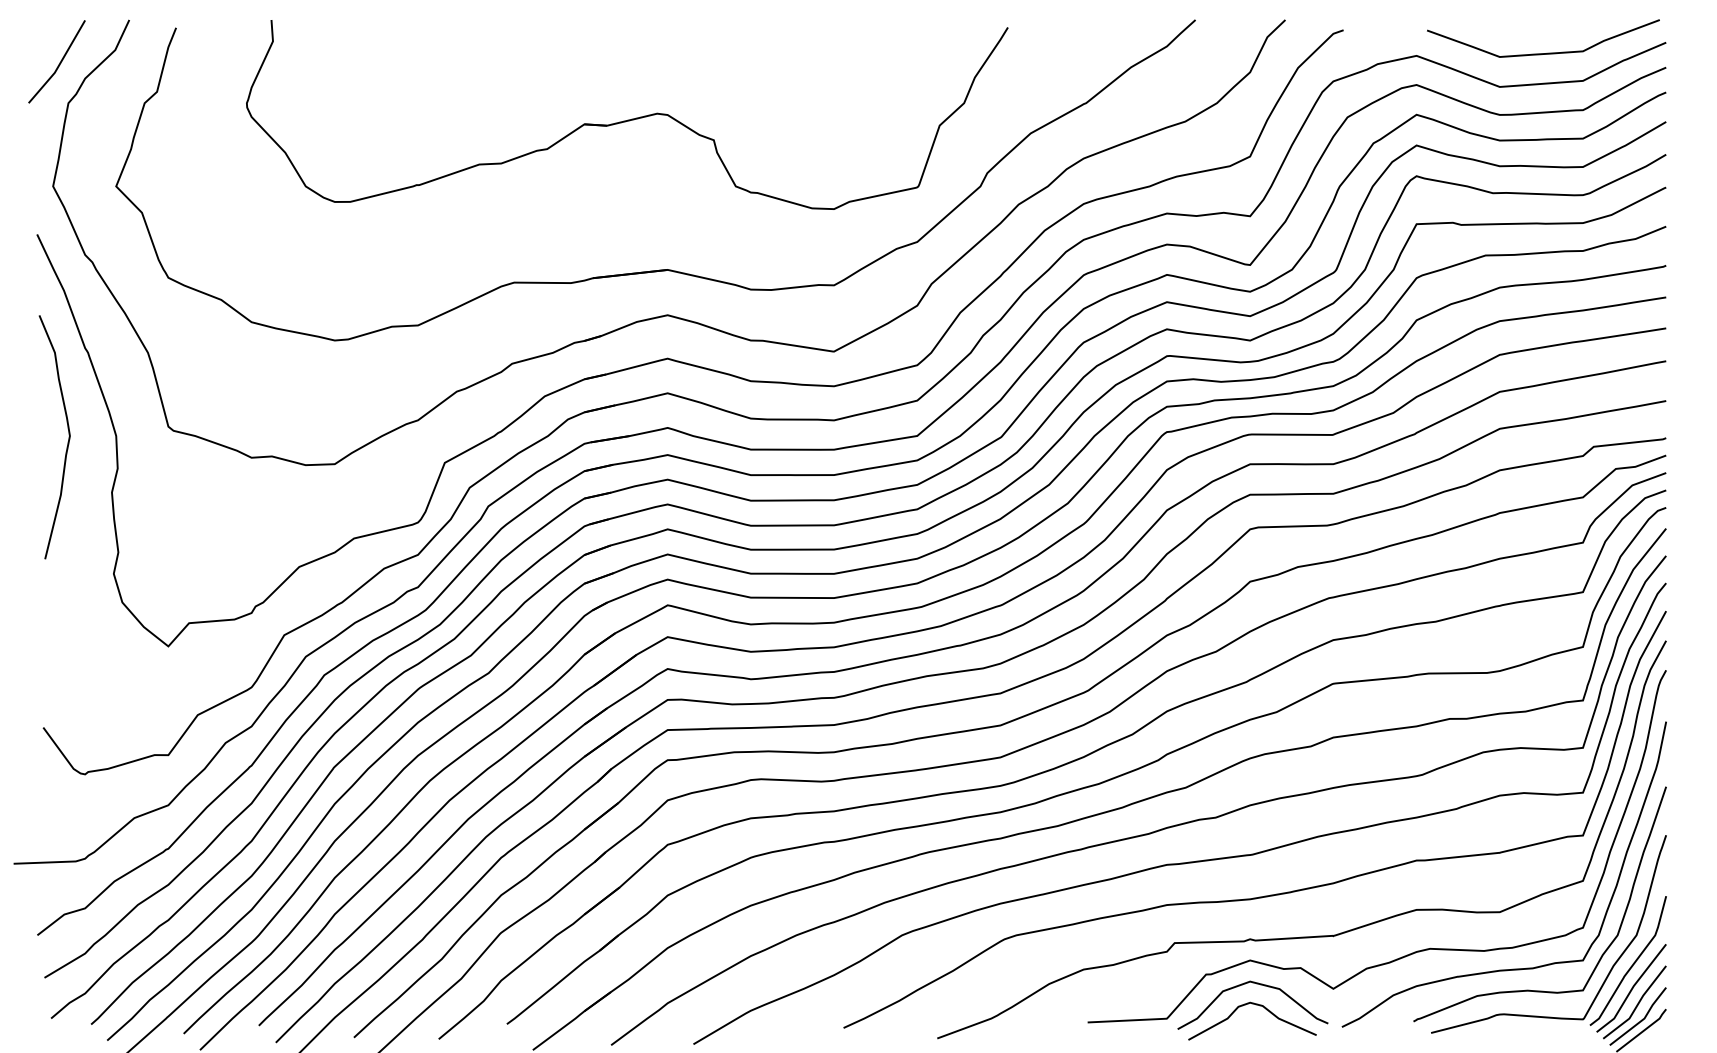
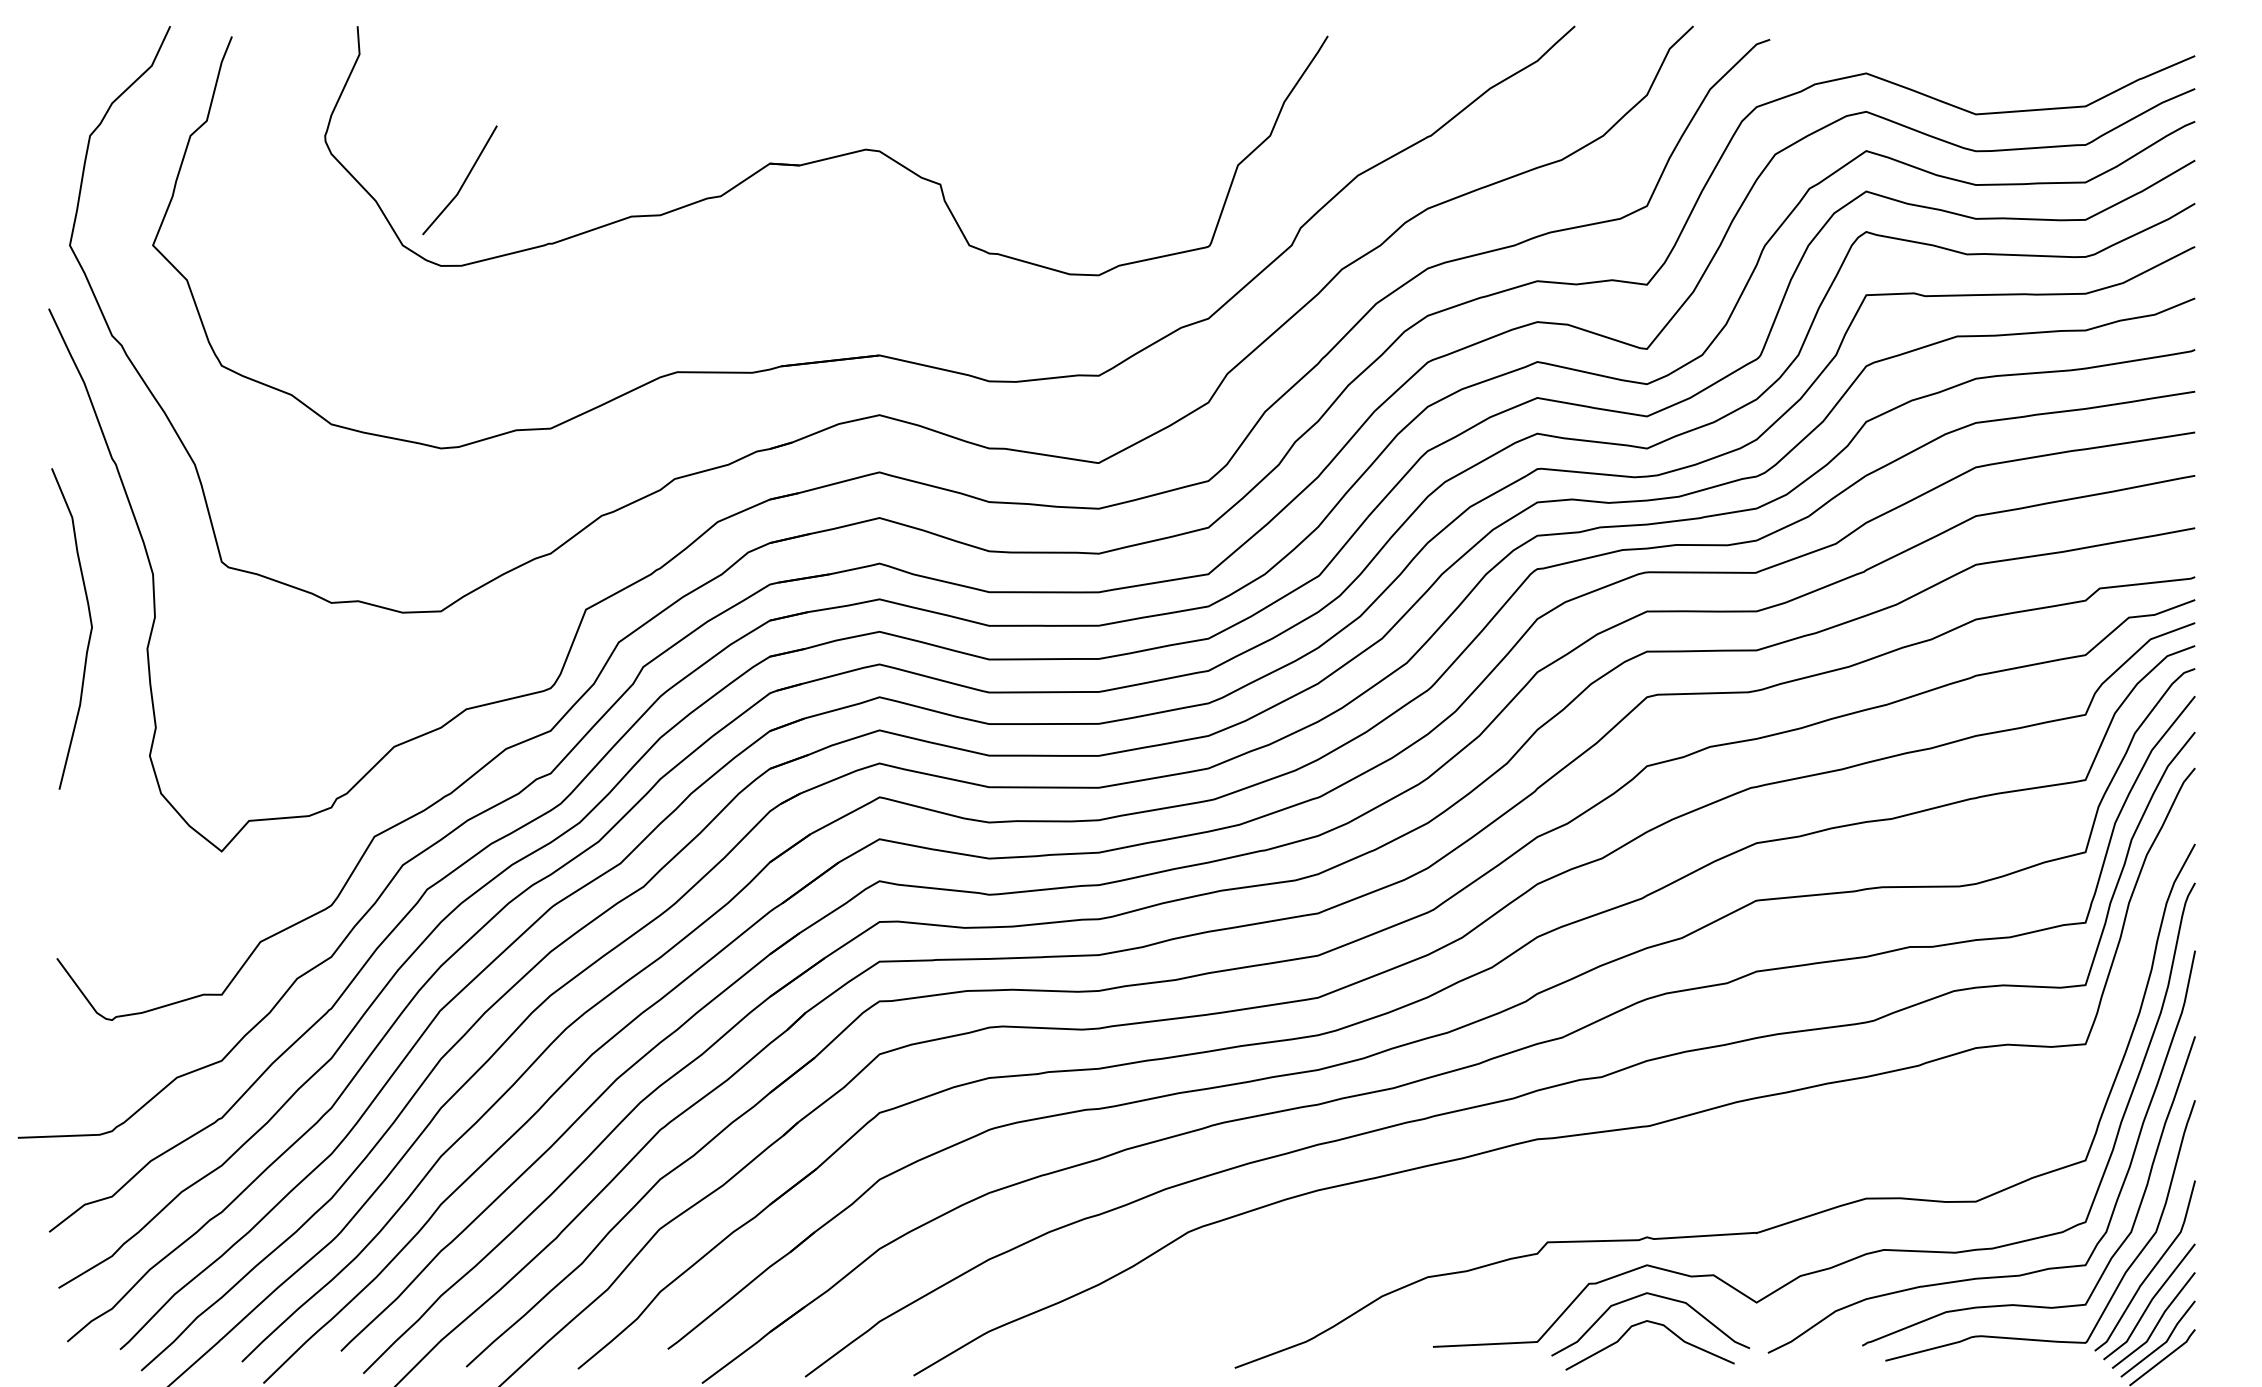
curve: (1546, 52) -> (2037, 69), removed
line: (59, 62) -> (463, 181), moved
curve: (68, 440) -> (89, 633), moved
curve: (1267, 895) -> (1669, 1179), removed

